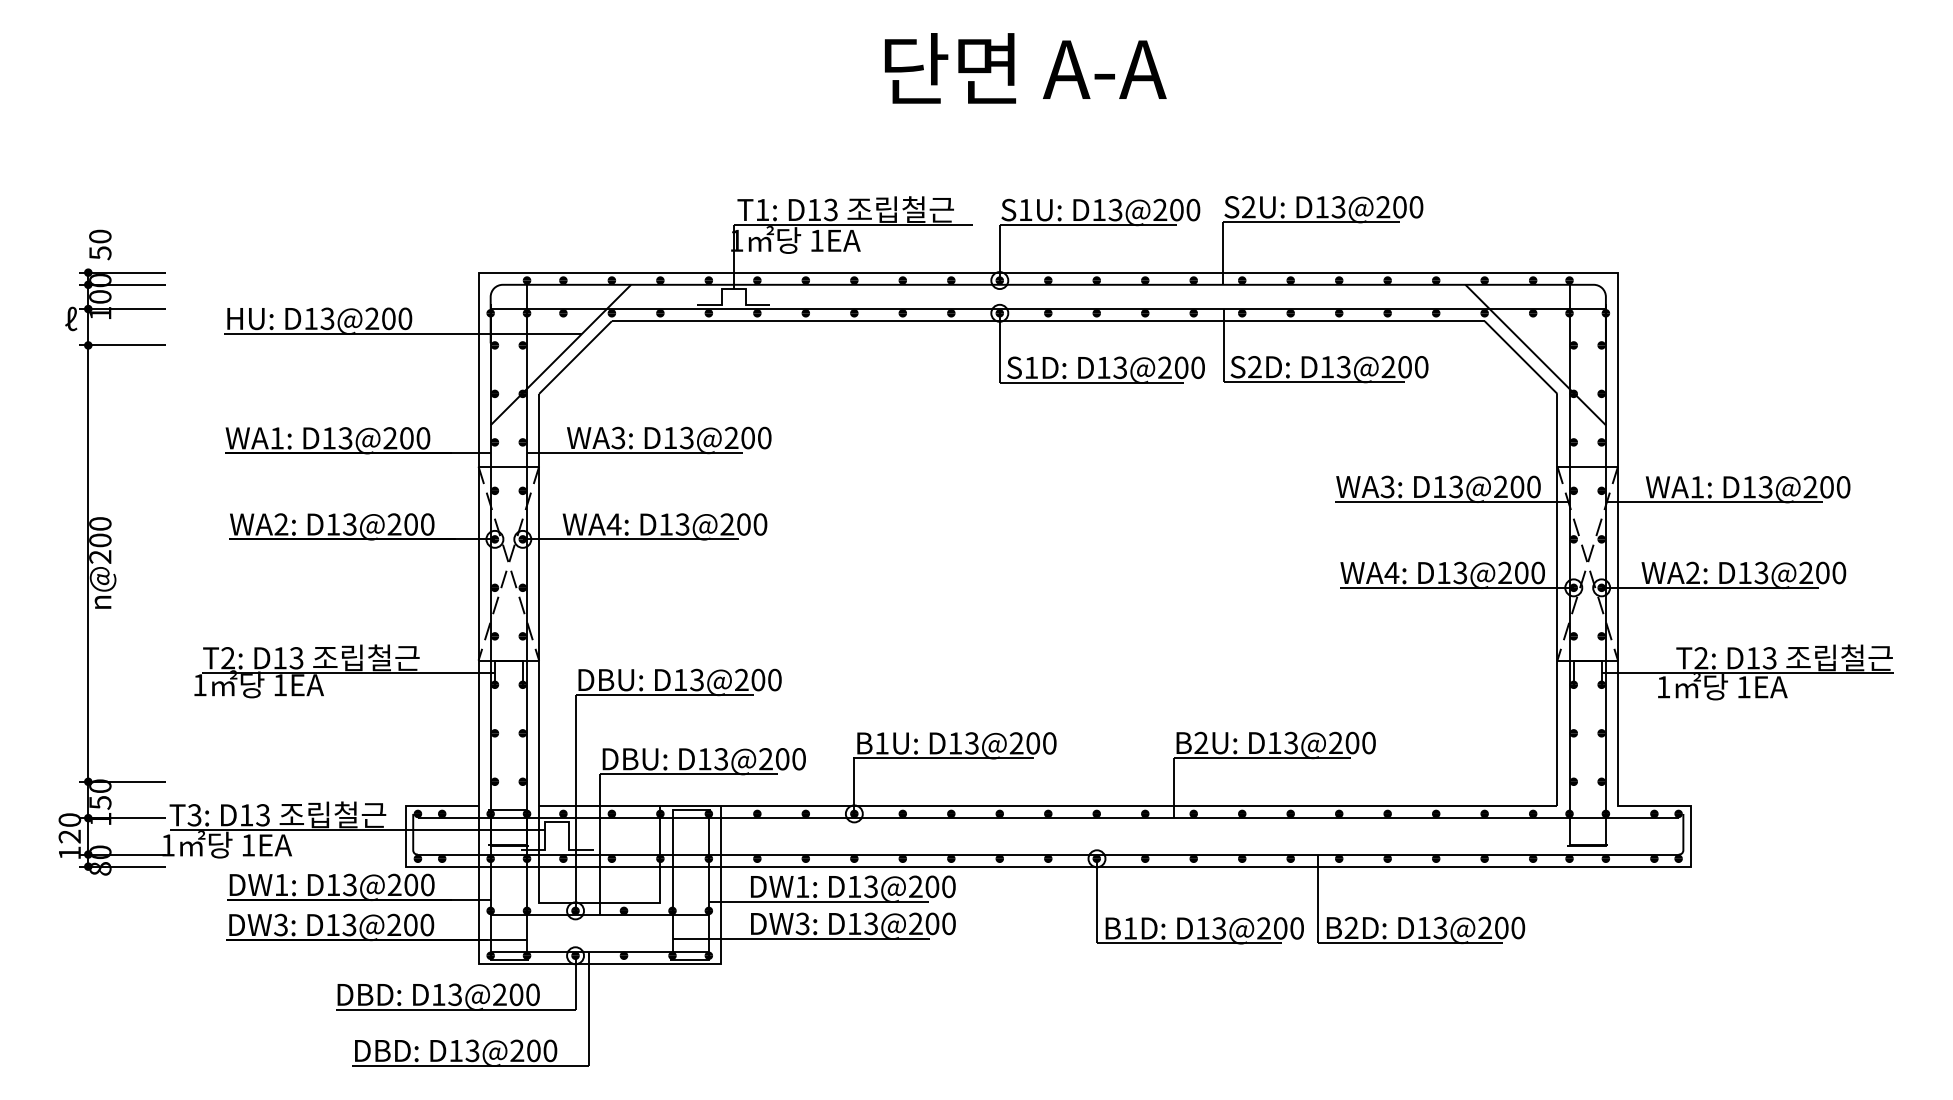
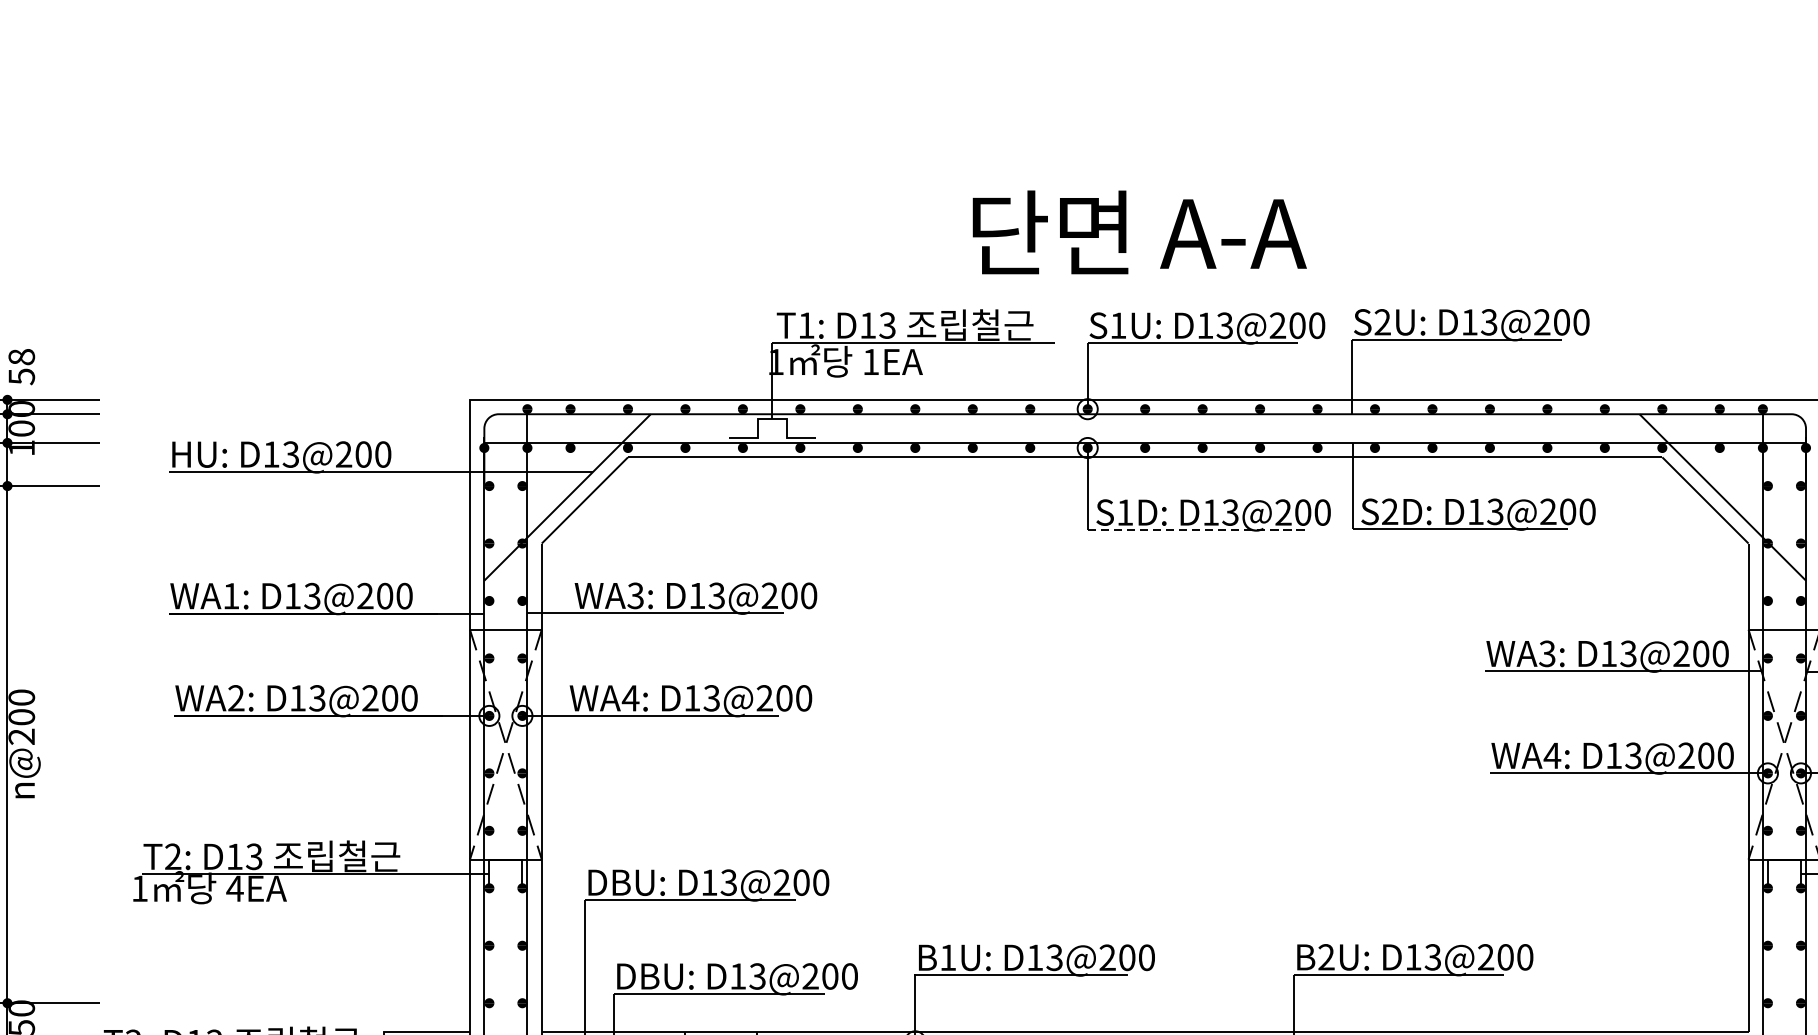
text: (1025, 68) -> (1139, 232), moved
text: (100, 236) -> (21, 356), 50 -> 58
line: (1091, 382) -> (1196, 530), solid -> dashed
text: (279, 685) -> (234, 889), 1EA -> 4EA

